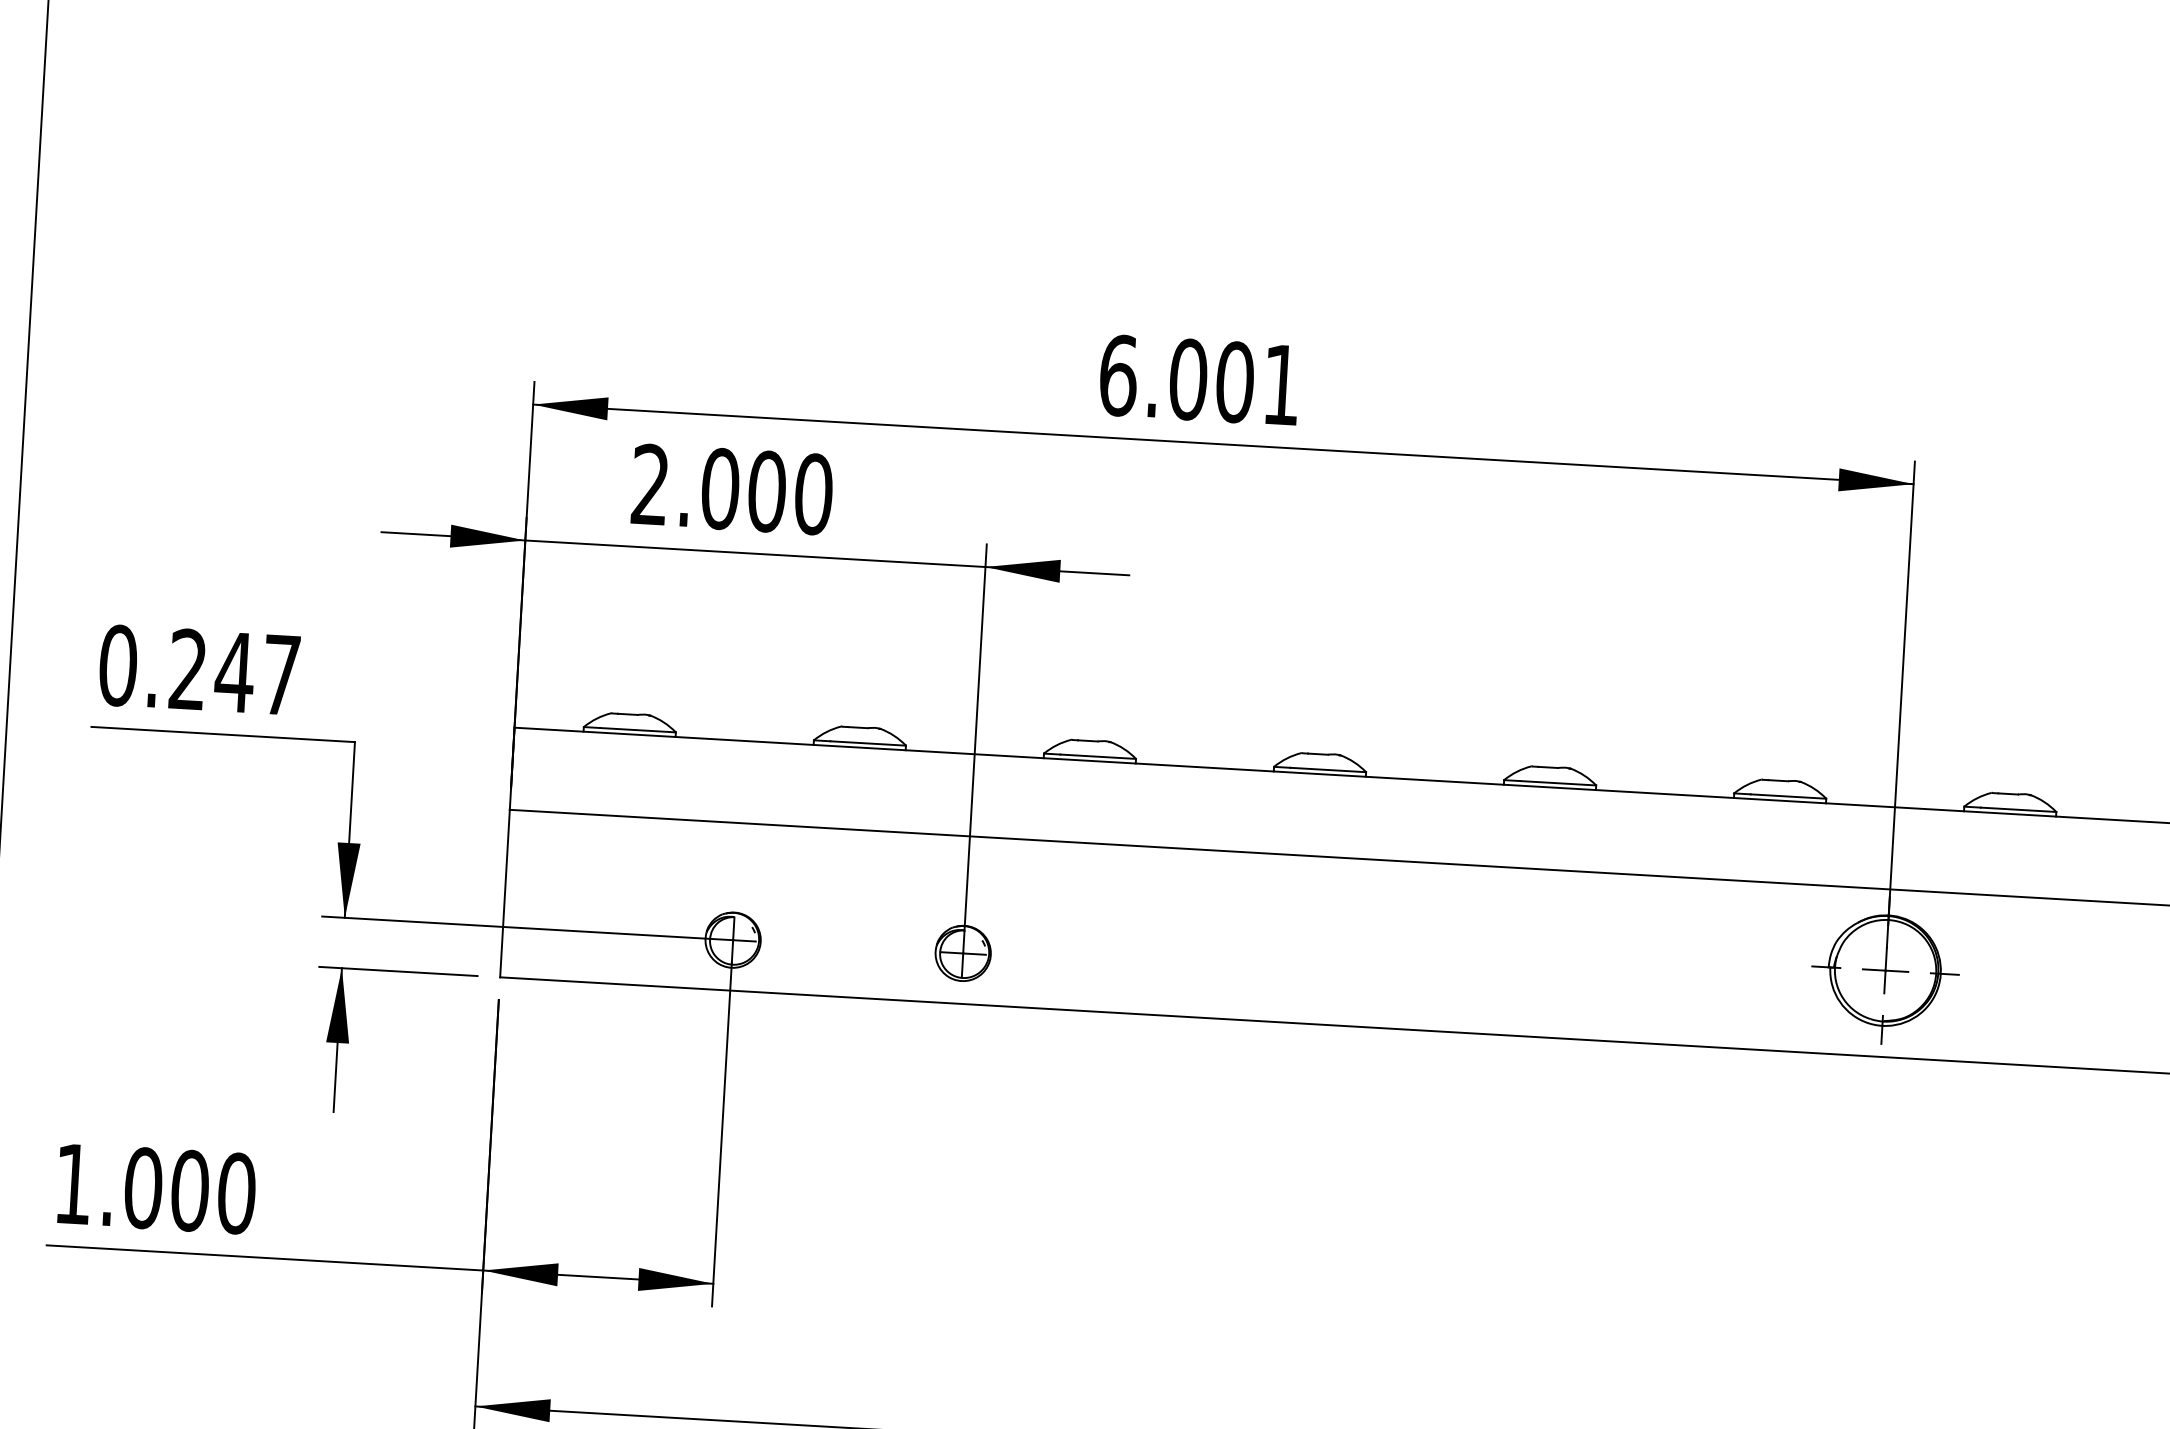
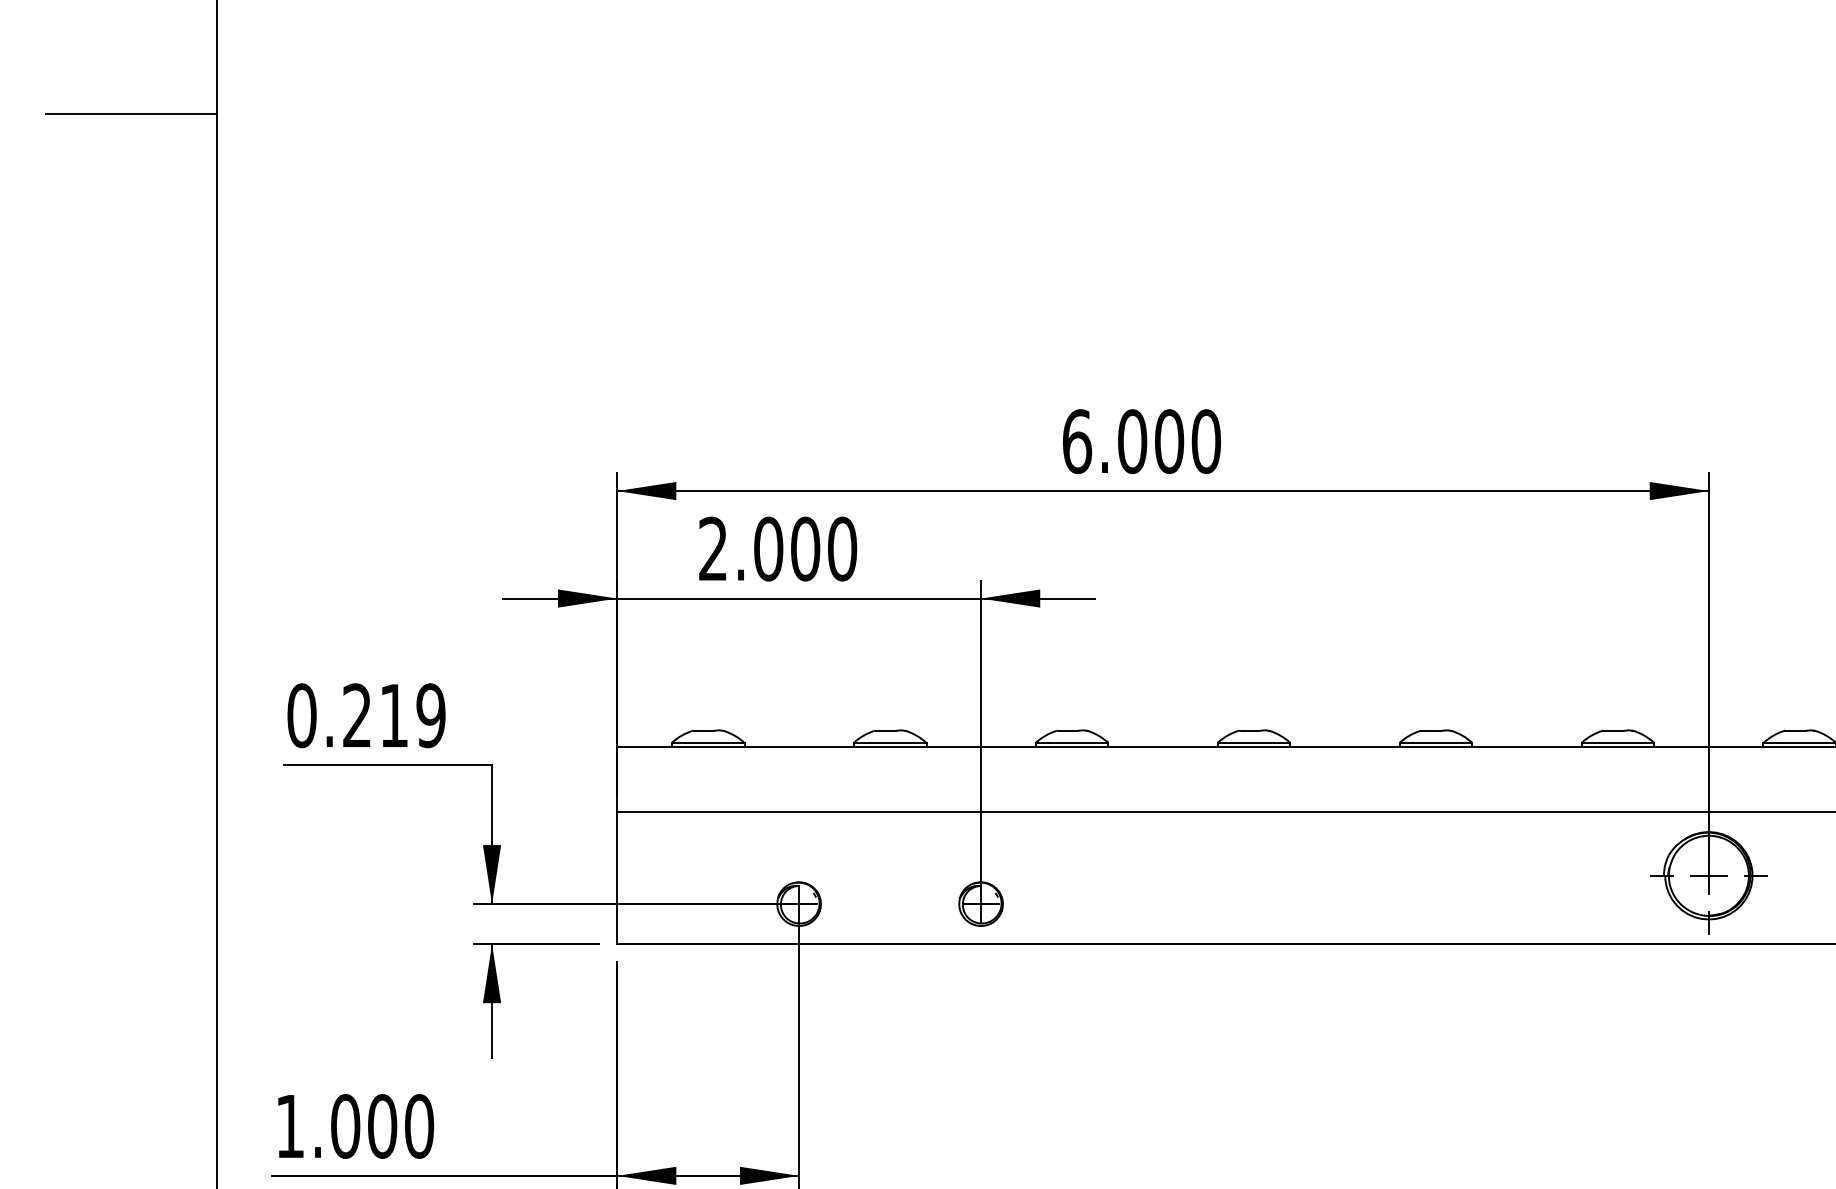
text: (1280, 384) -> (1205, 441), 6.001 -> 6.000
text: (256, 673) -> (411, 715), 0.247 -> 0.219

